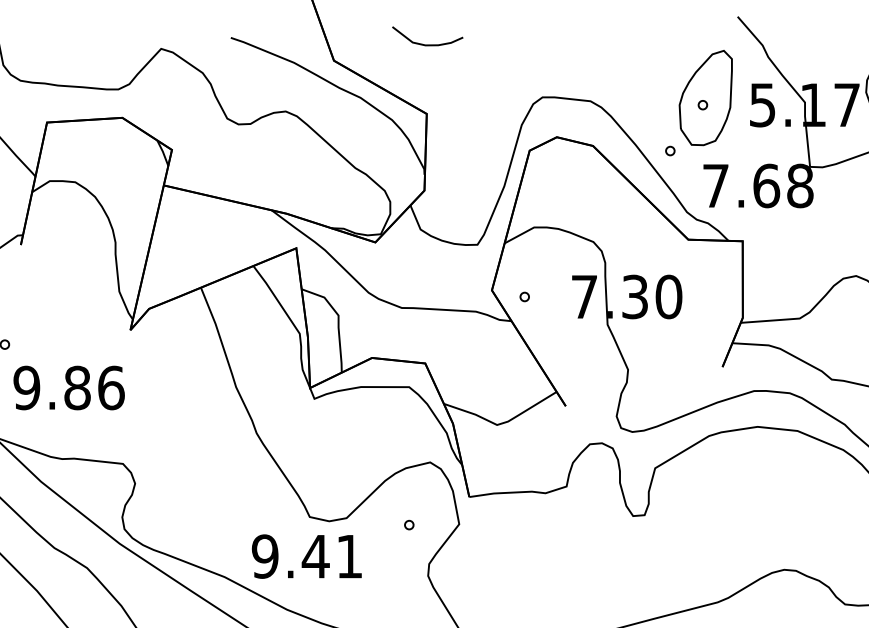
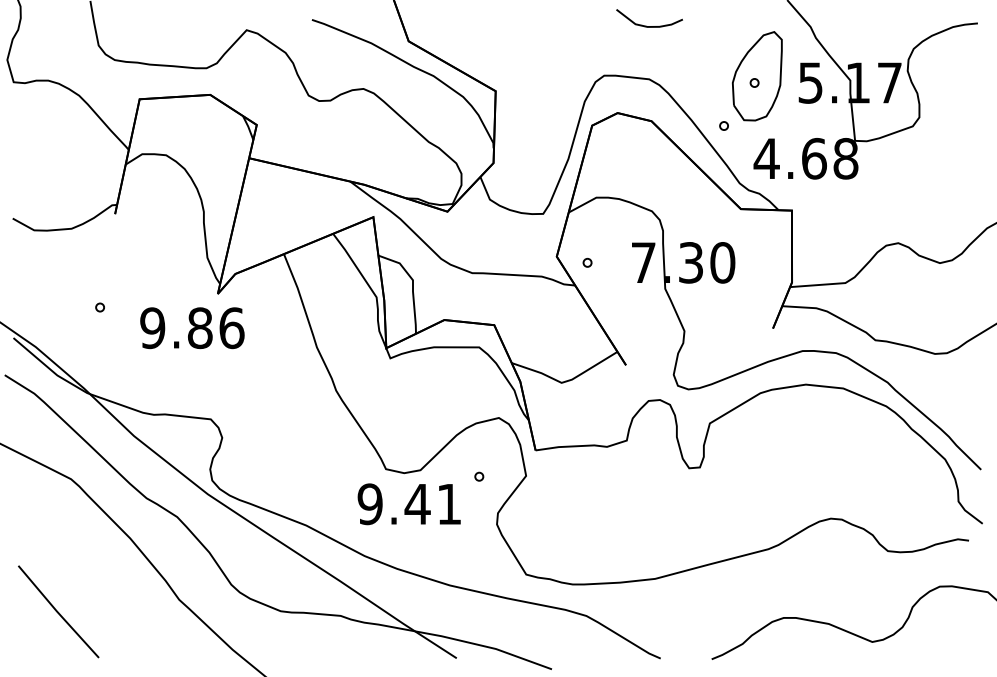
curve: (424, 43) -> (646, 25), moved
text: (715, 185) -> (766, 158), 7.68 -> 4.68
text: (69, 388) -> (192, 328), moved
text: (306, 556) -> (408, 504), moved

